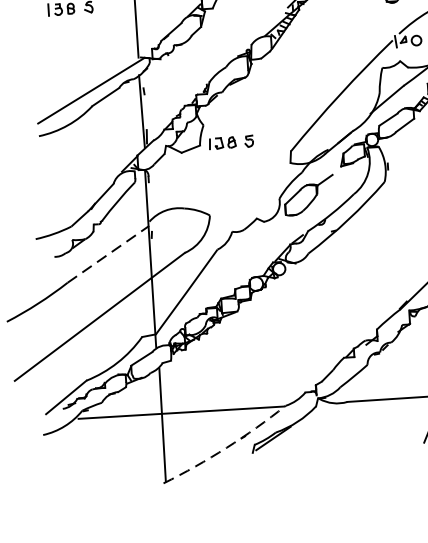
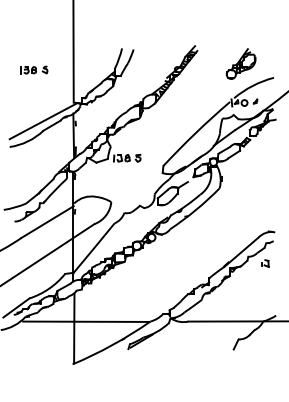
line: (109, 253) -> (48, 221), dashed -> solid
arc: (226, 448) -> (112, 345), dashed -> solid

